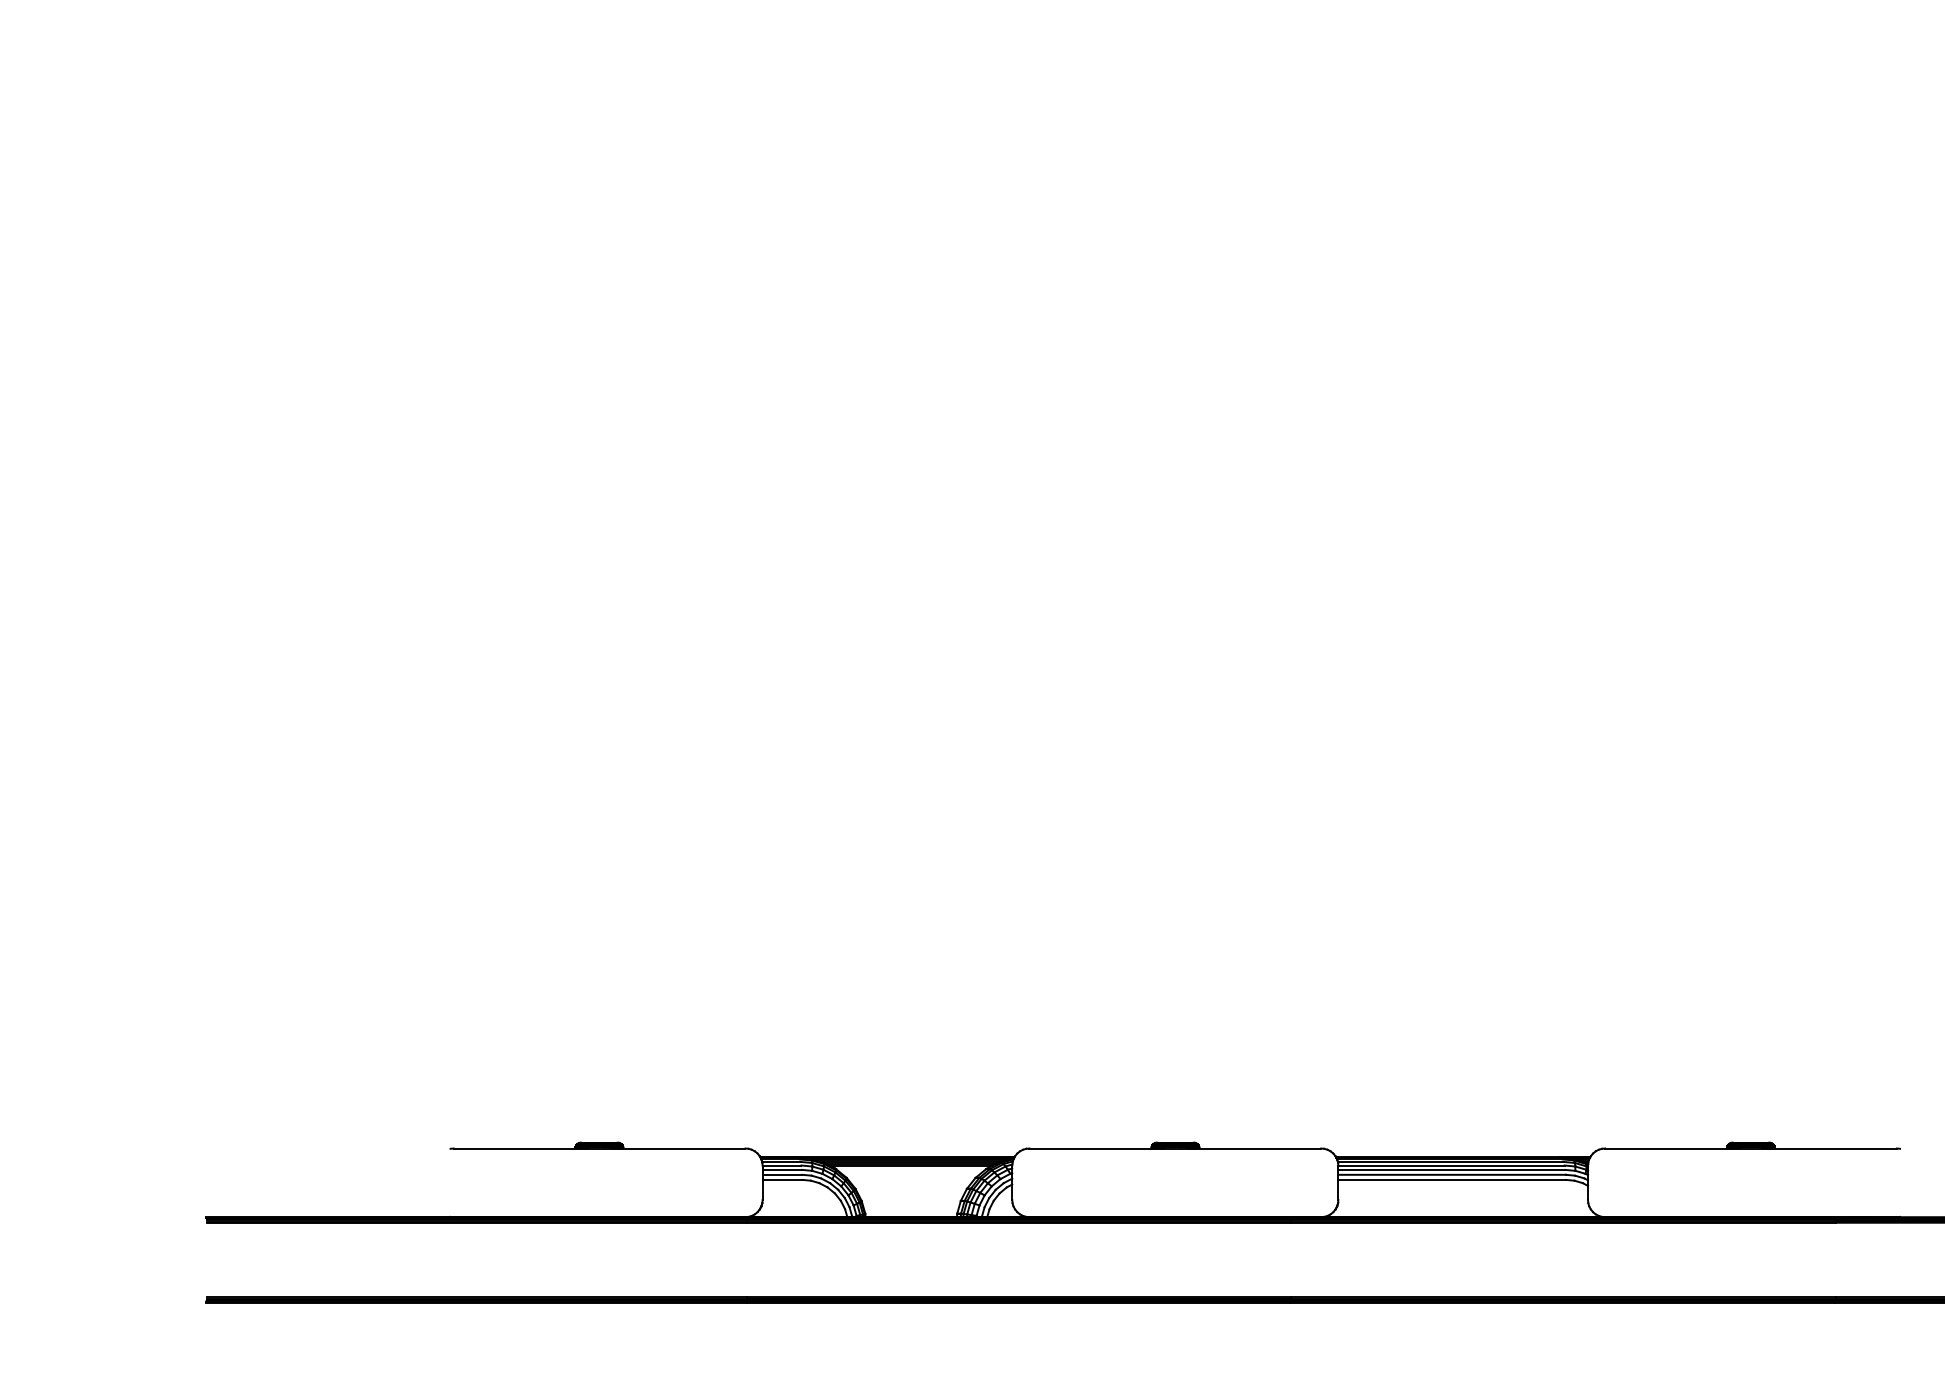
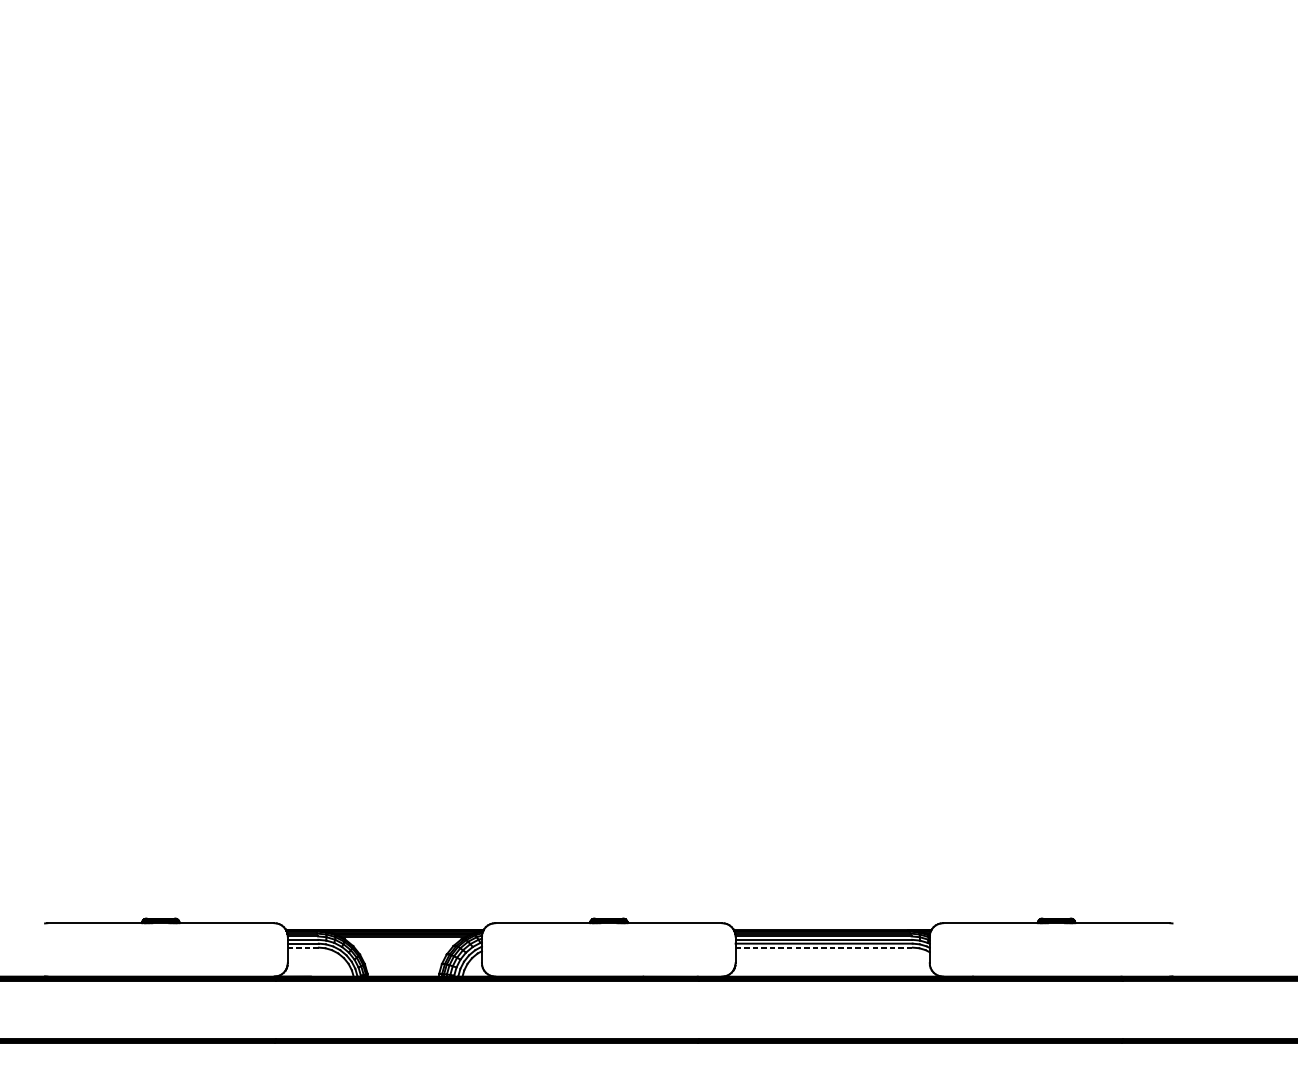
line: (783, 1179) -> (304, 947), solid -> dashed
line: (1452, 1179) -> (824, 947), solid -> dashed

